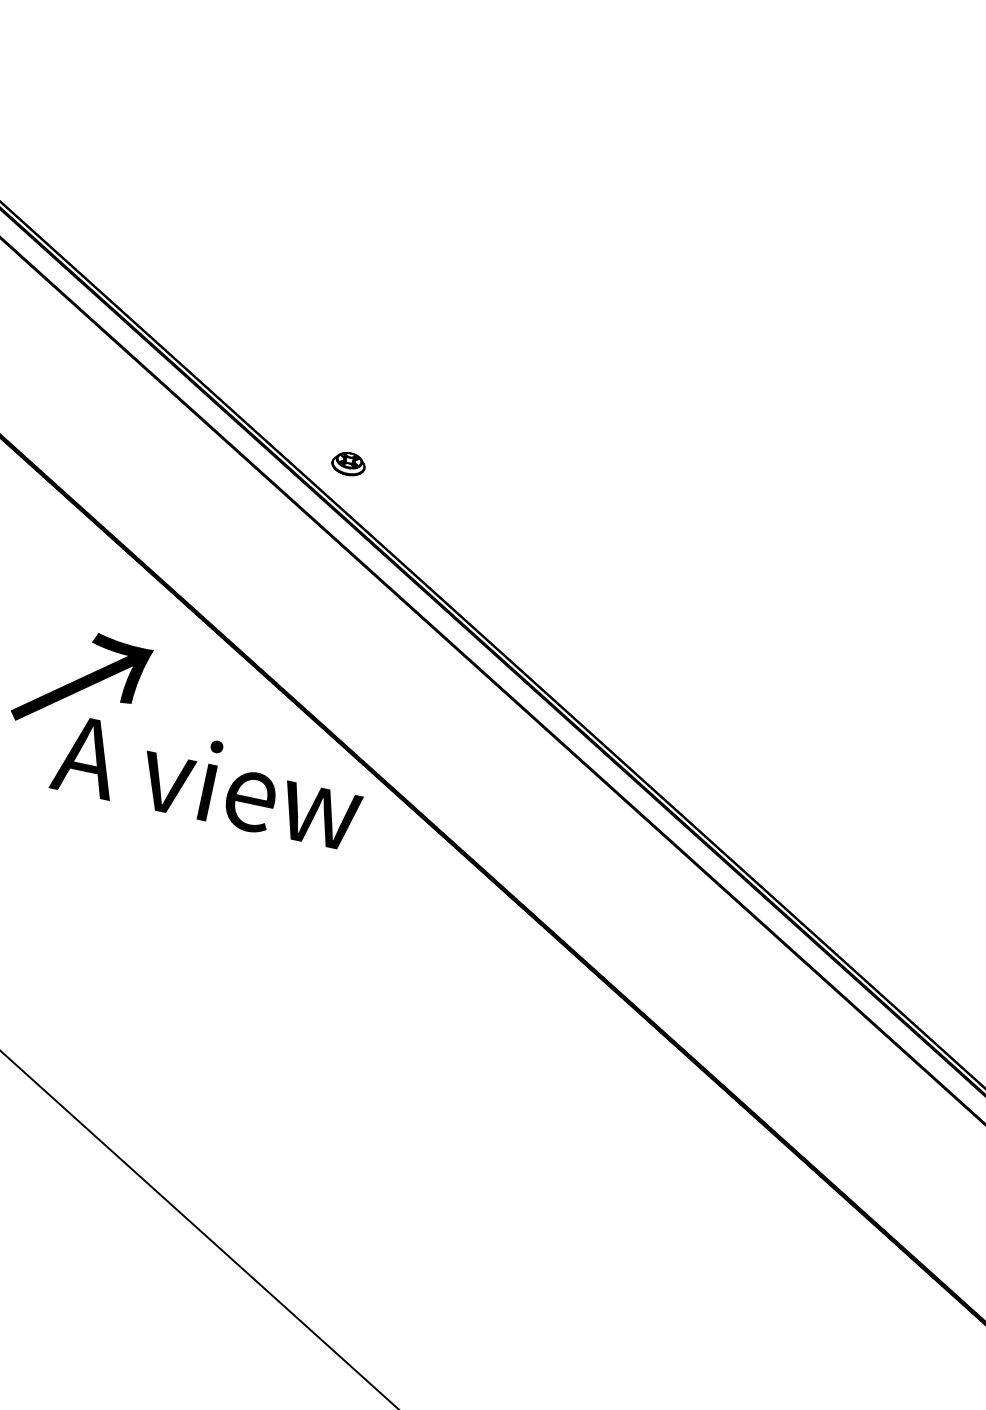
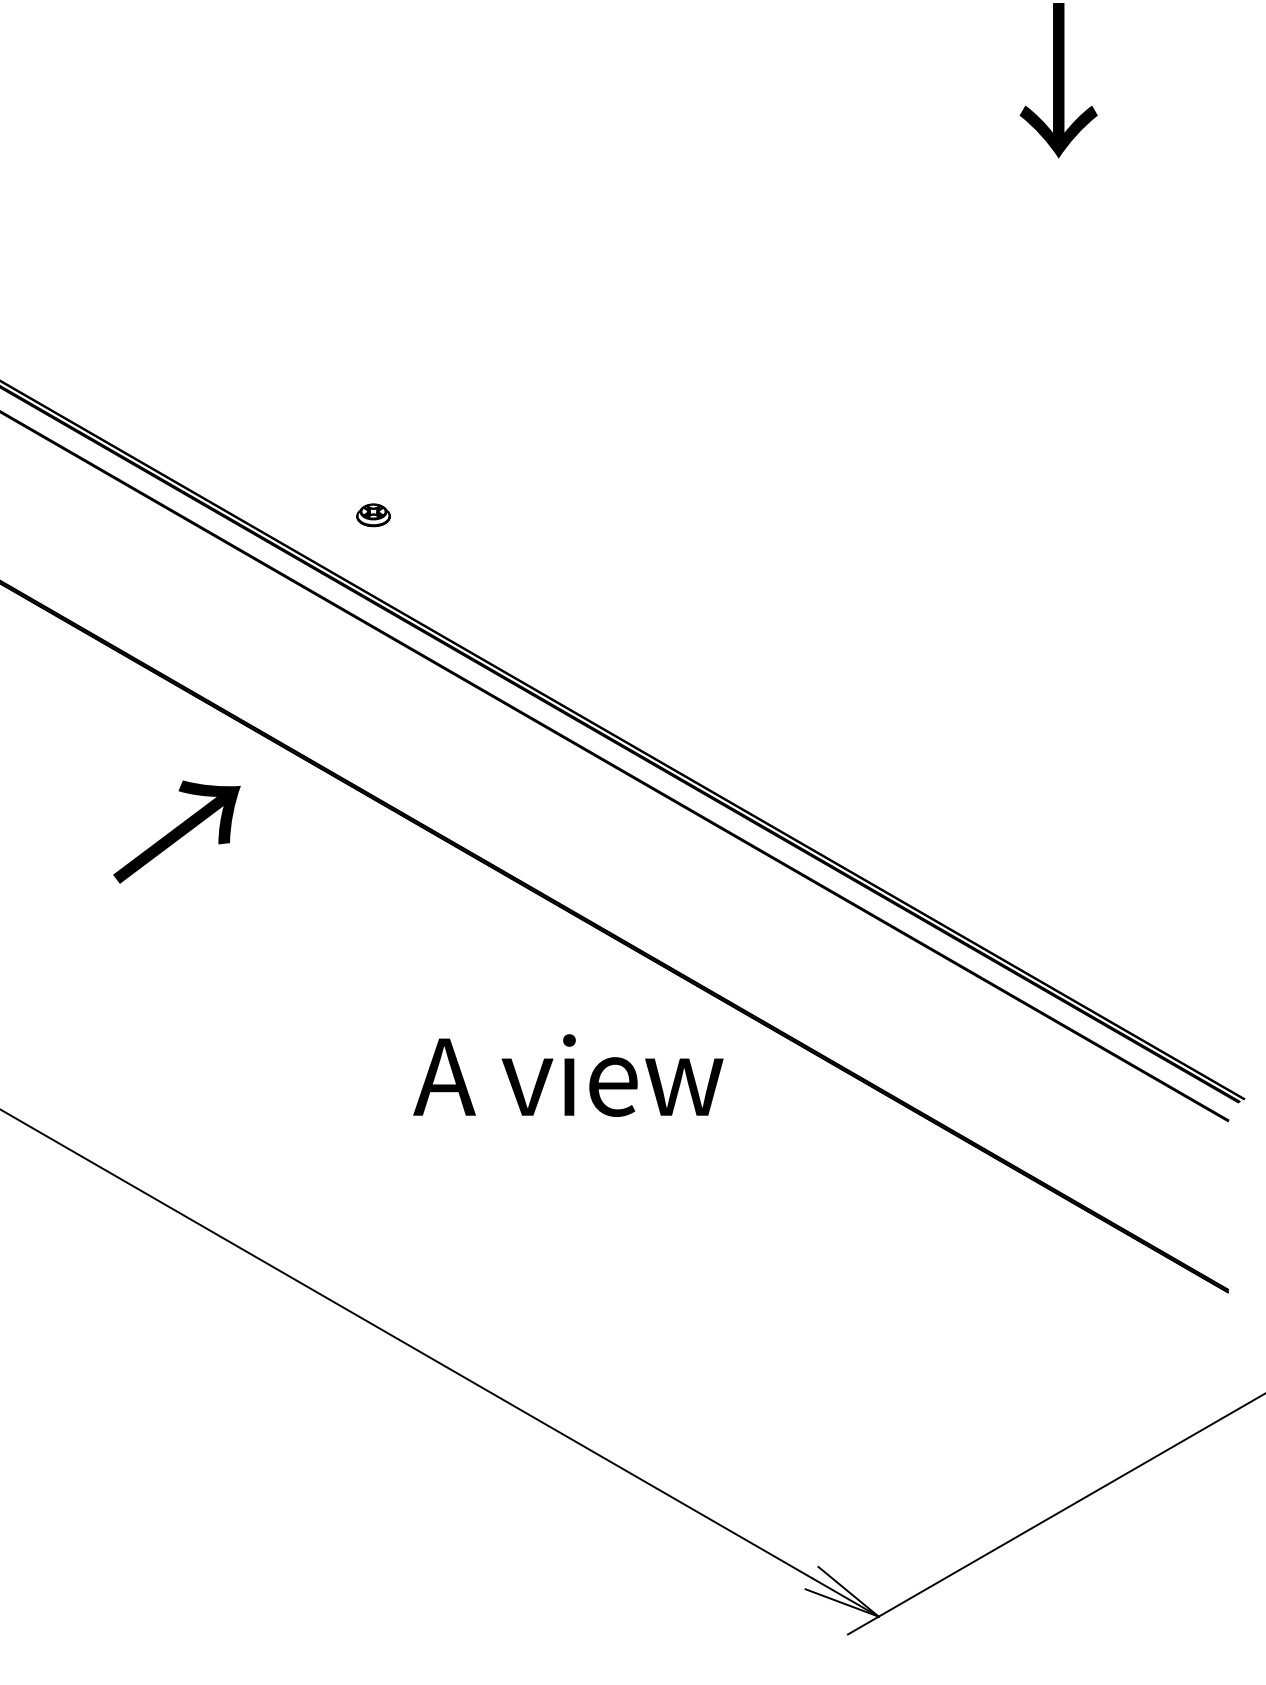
part: (348, 464) -> (373, 515), moved
text: (208, 781) -> (568, 1075), moved

